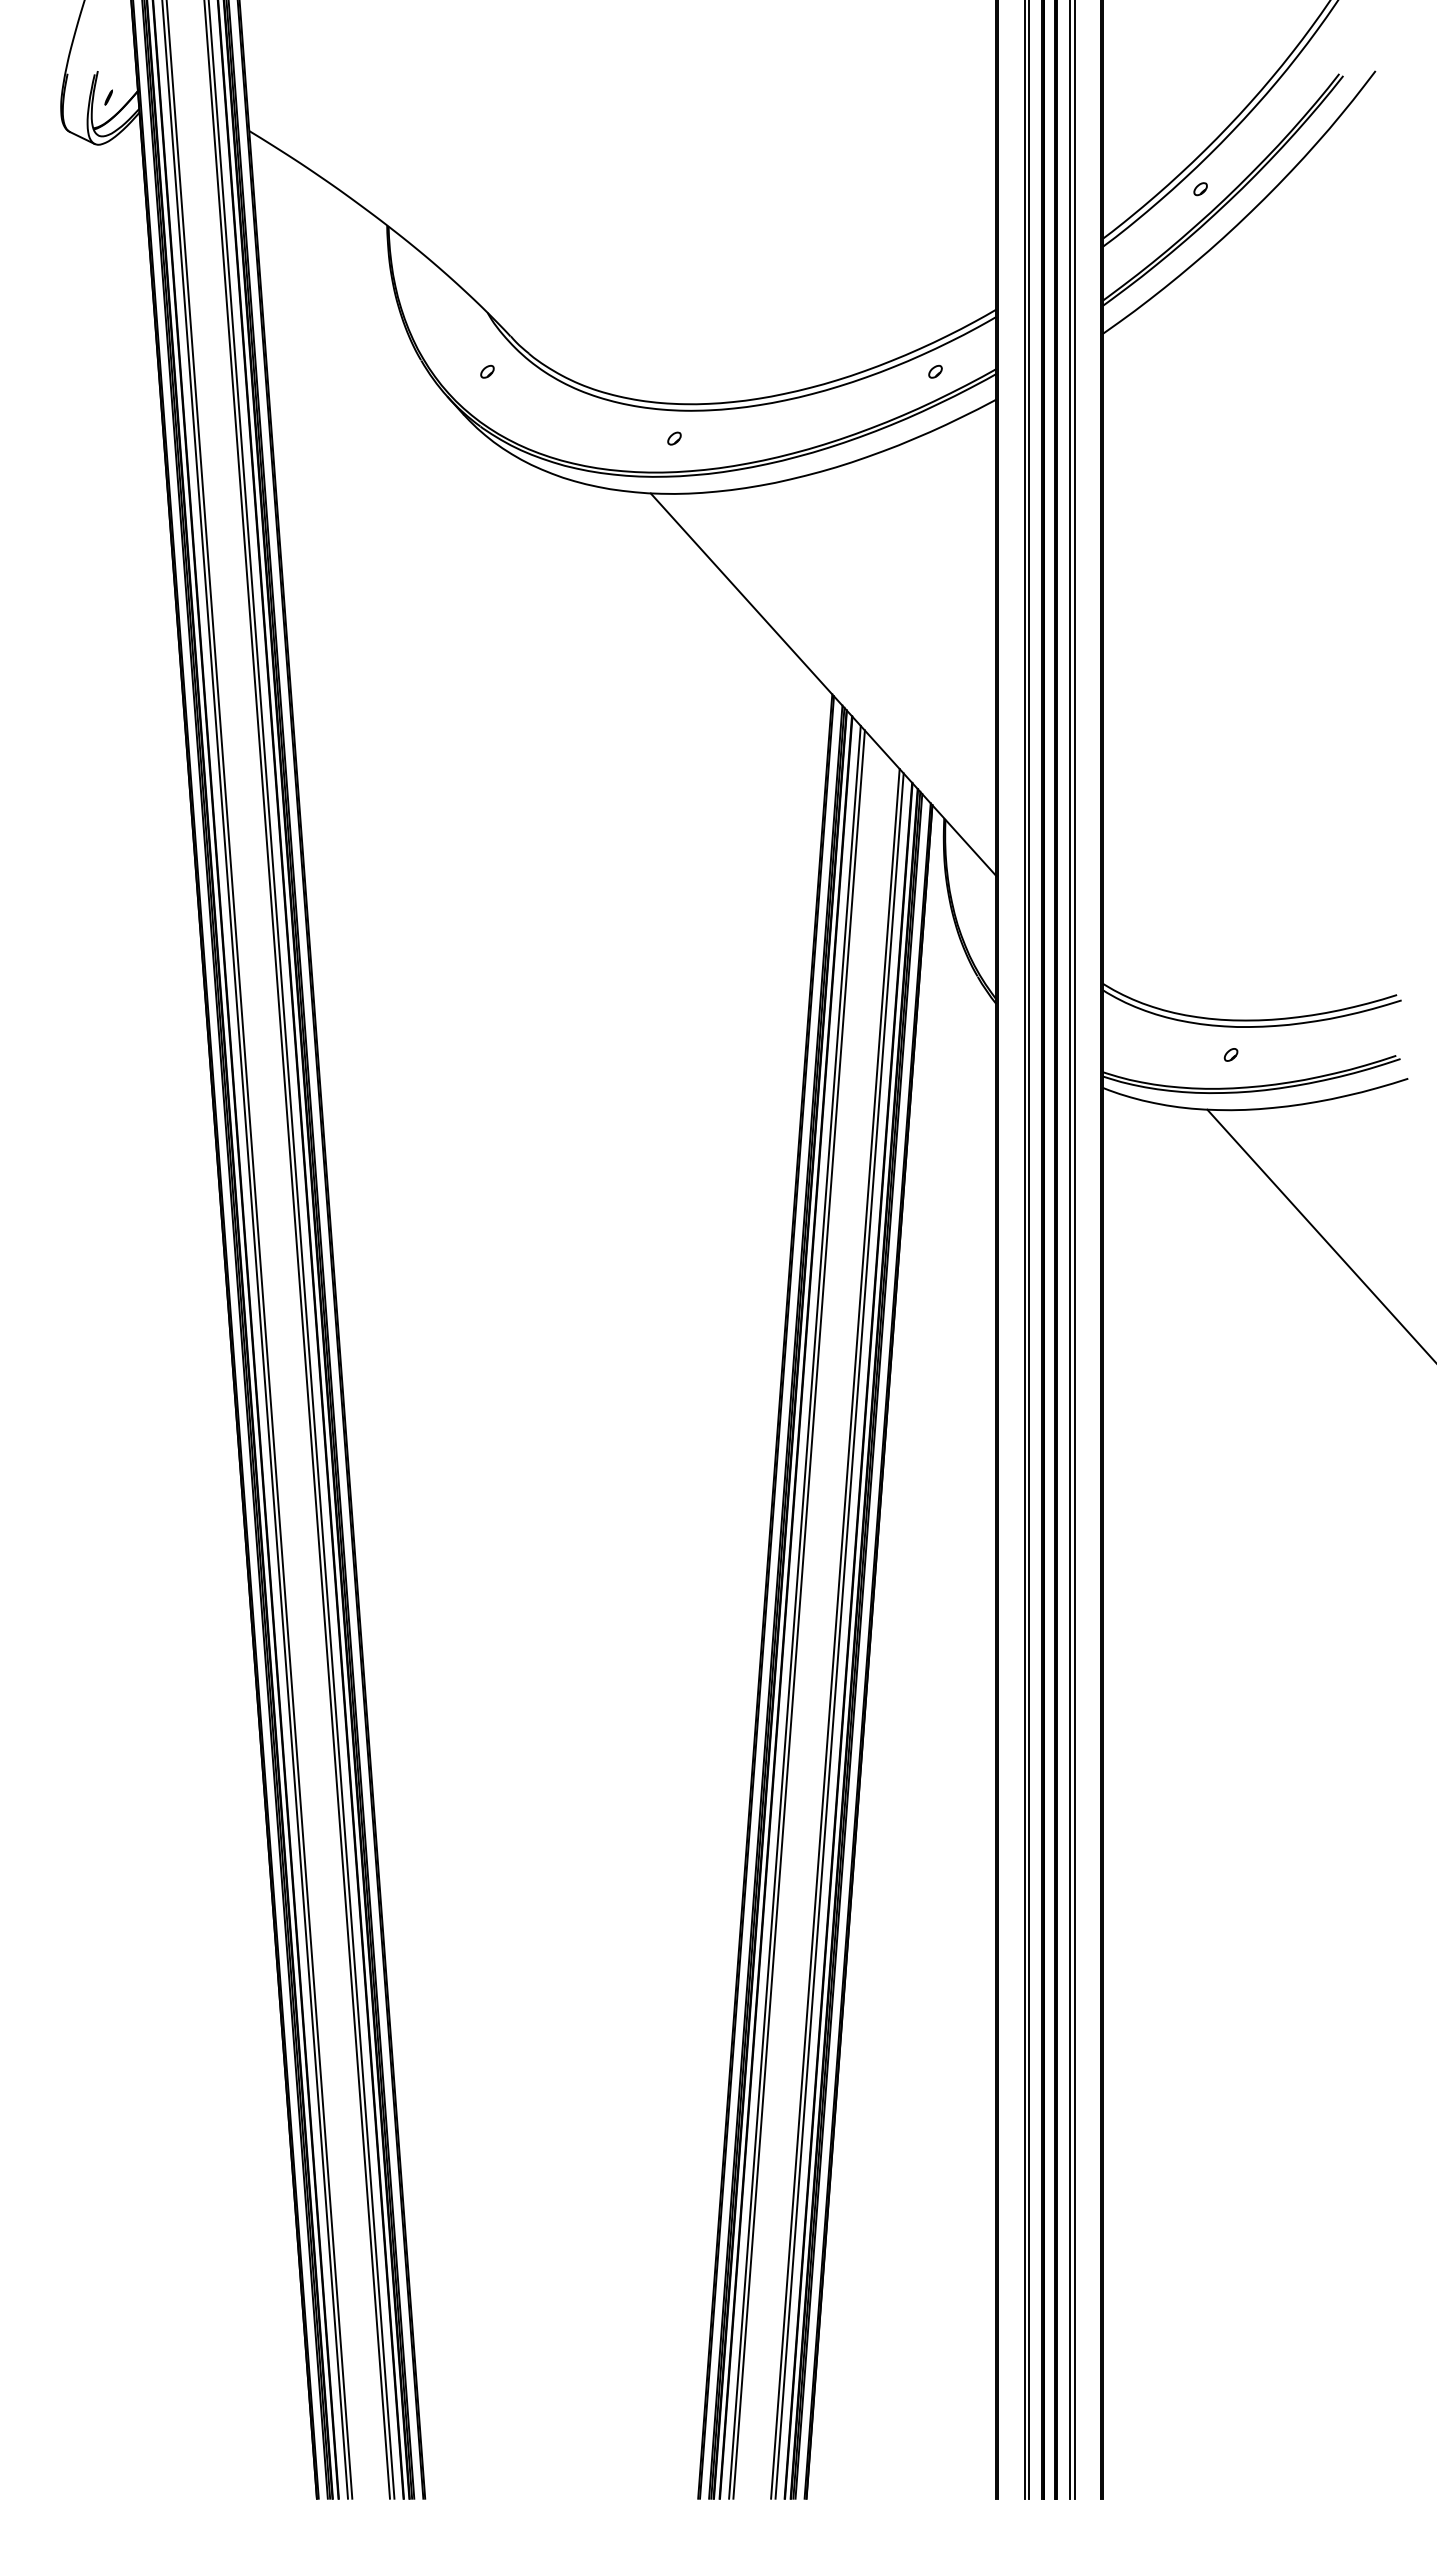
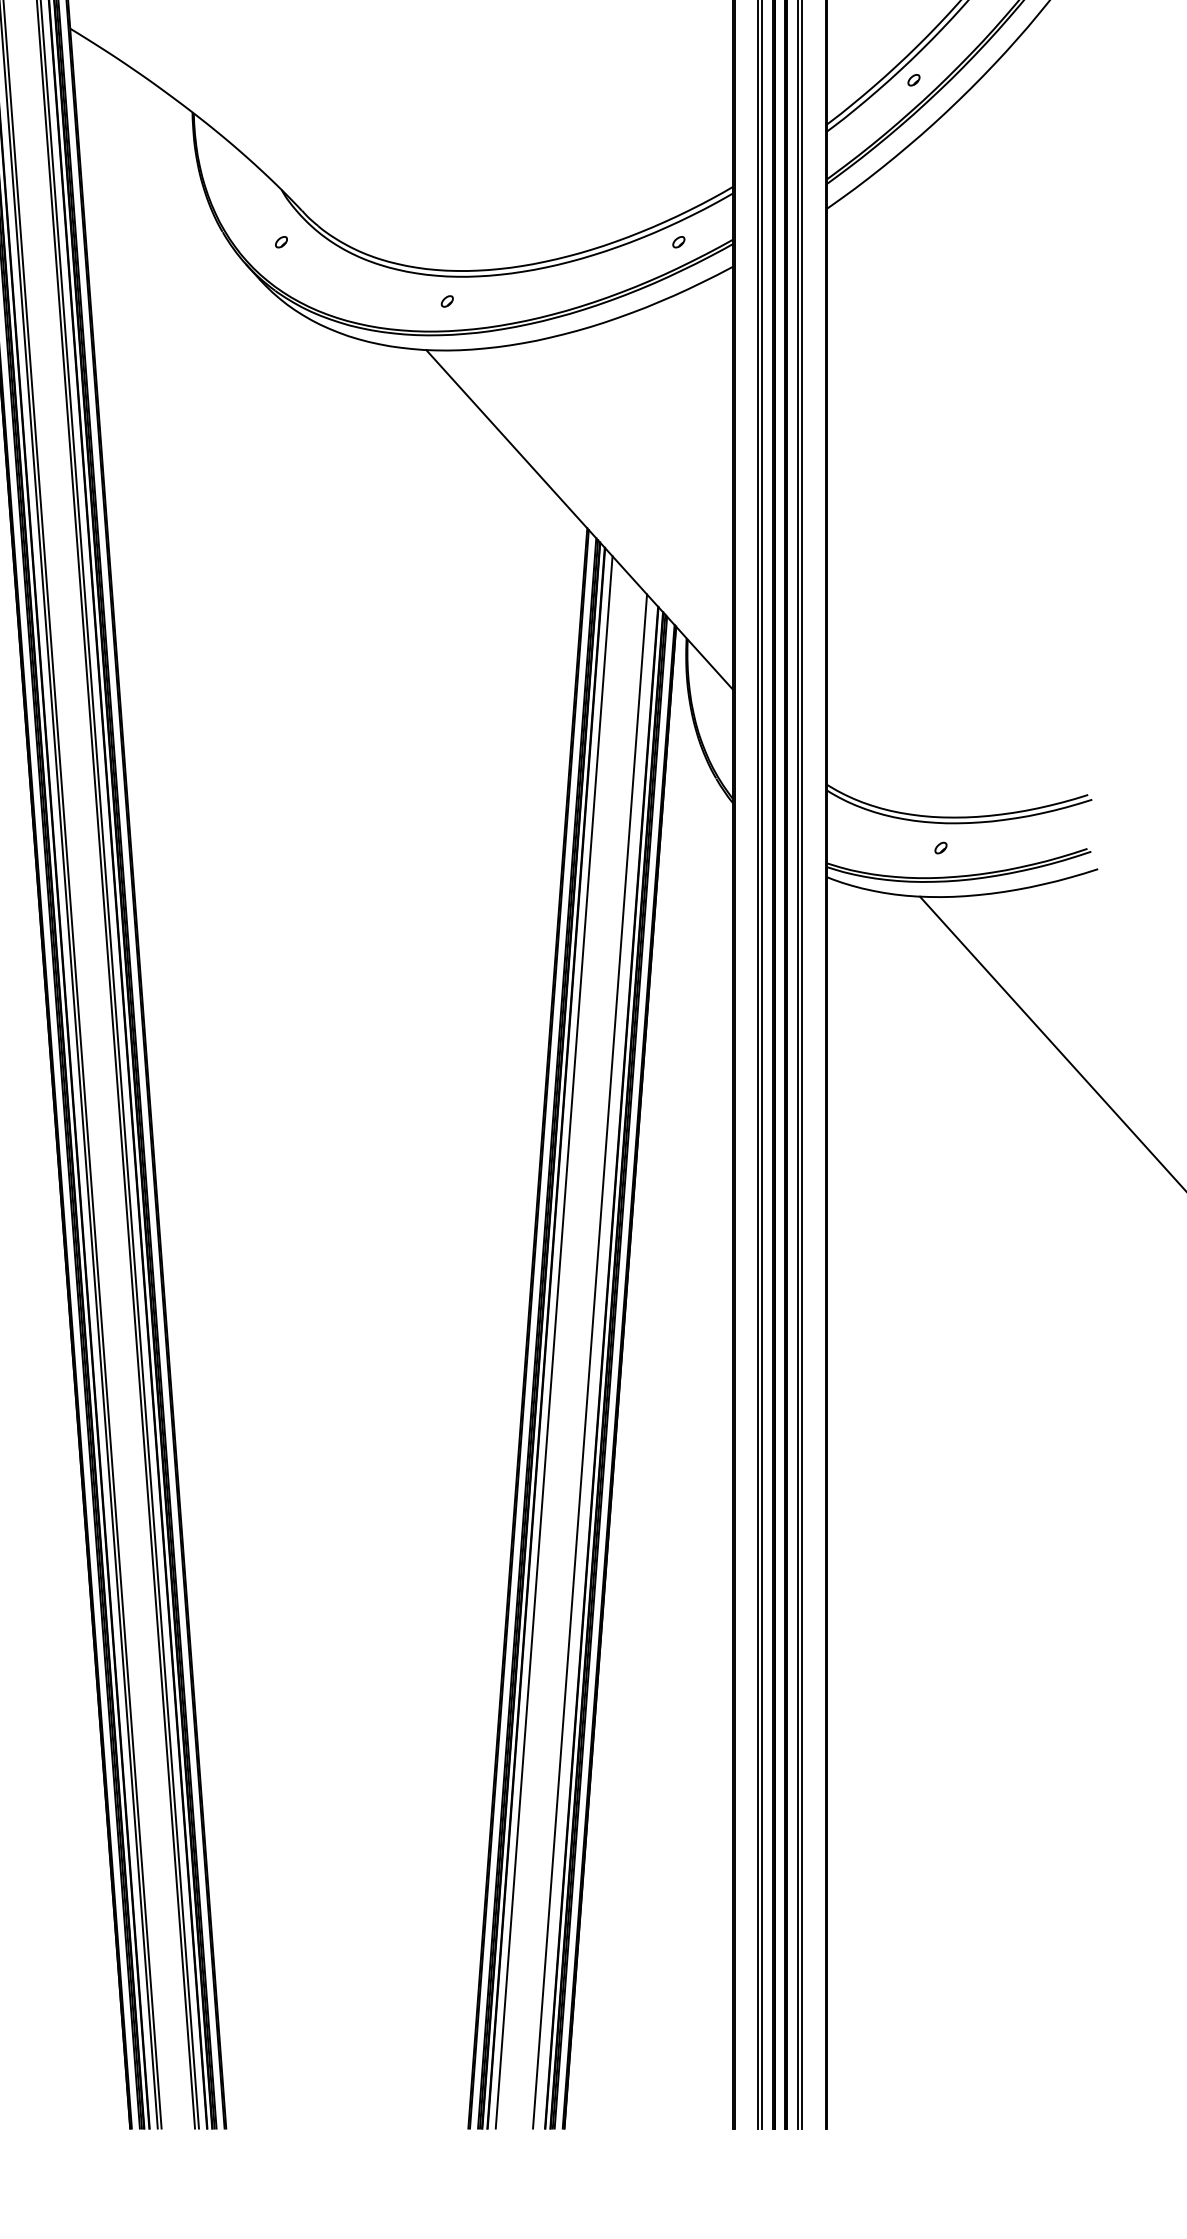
line: (798, 1614) -> (557, 1344), removed
line: (839, 1635) -> (593, 1362), removed

